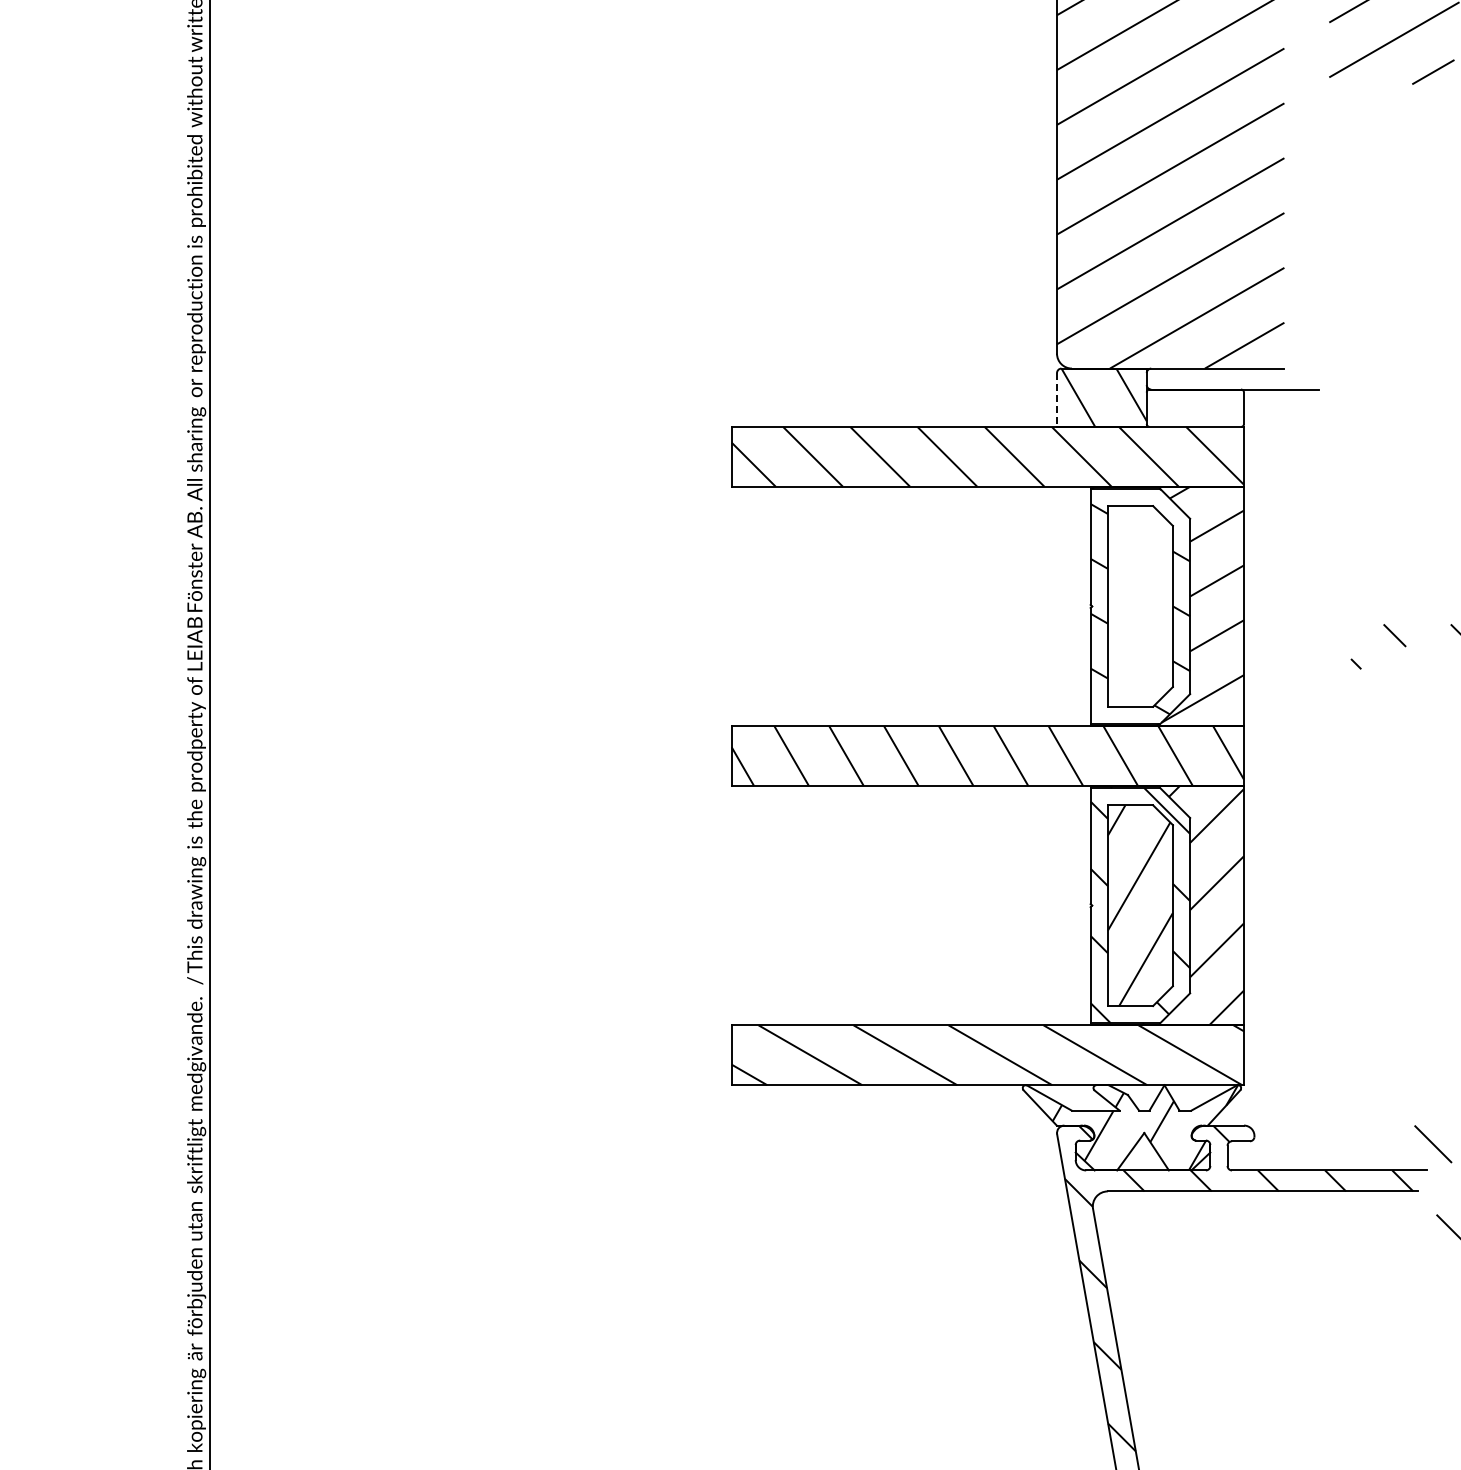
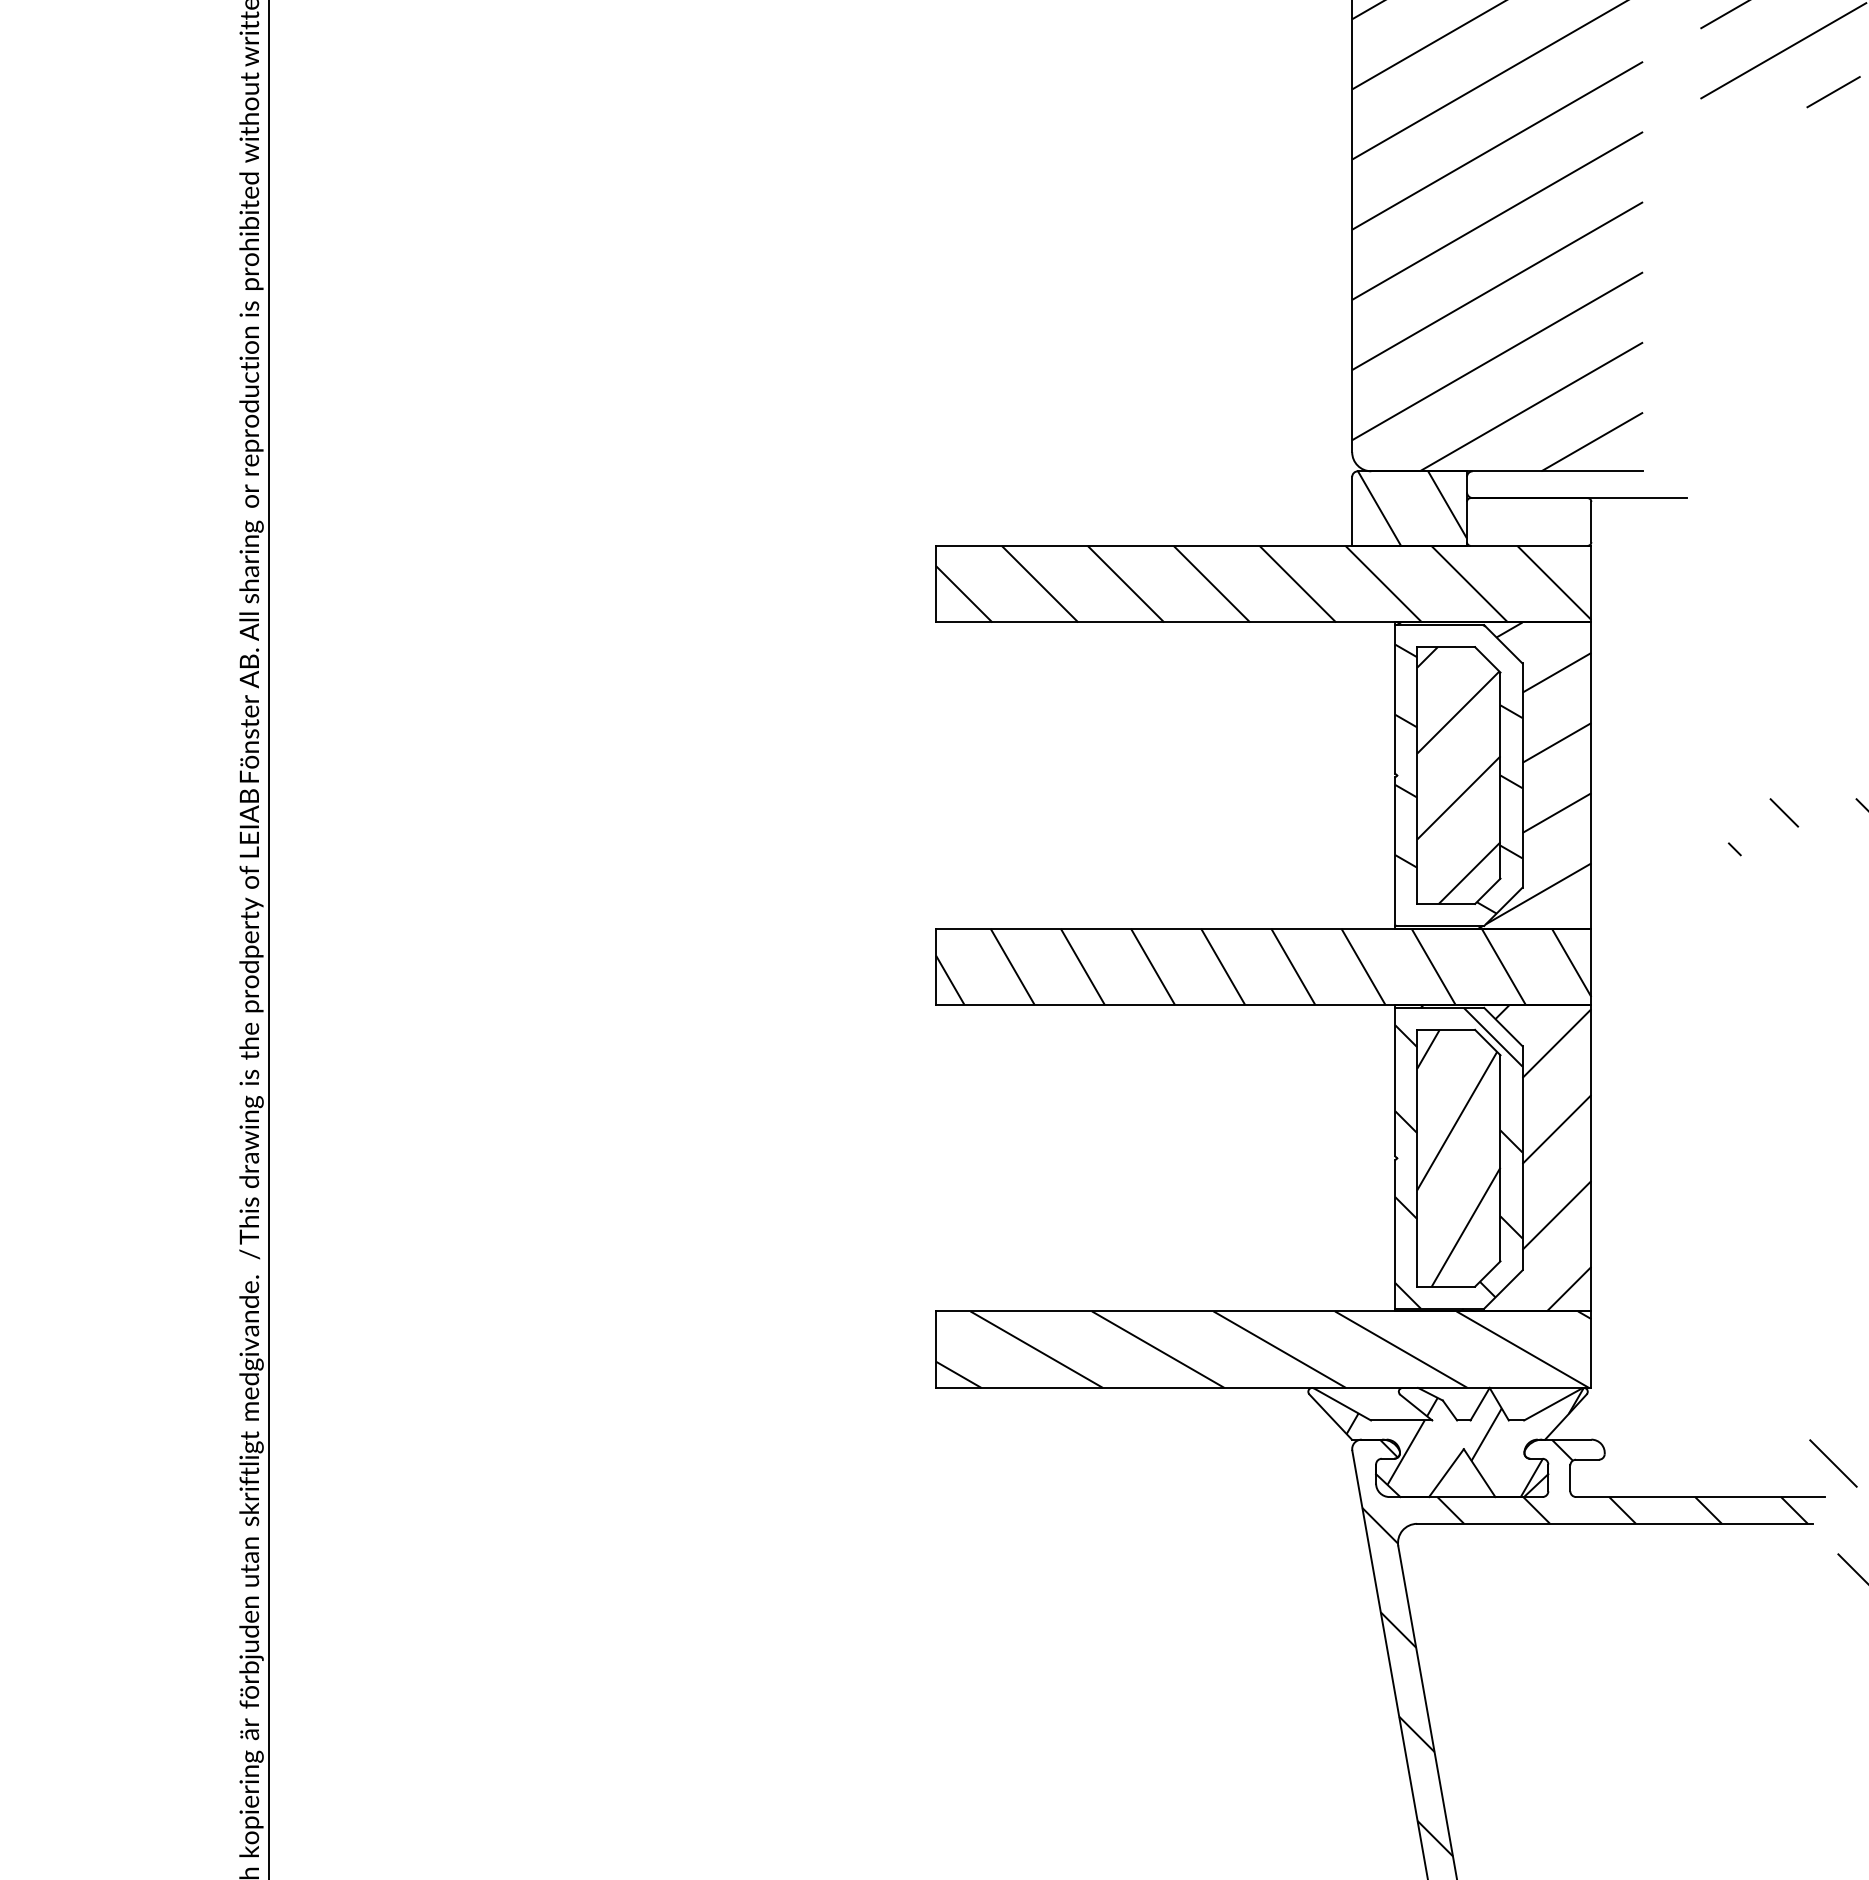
line: (1057, 400) -> (1352, 512), dashed -> solid
hatch: (1139, 606) -> (1457, 775), added

